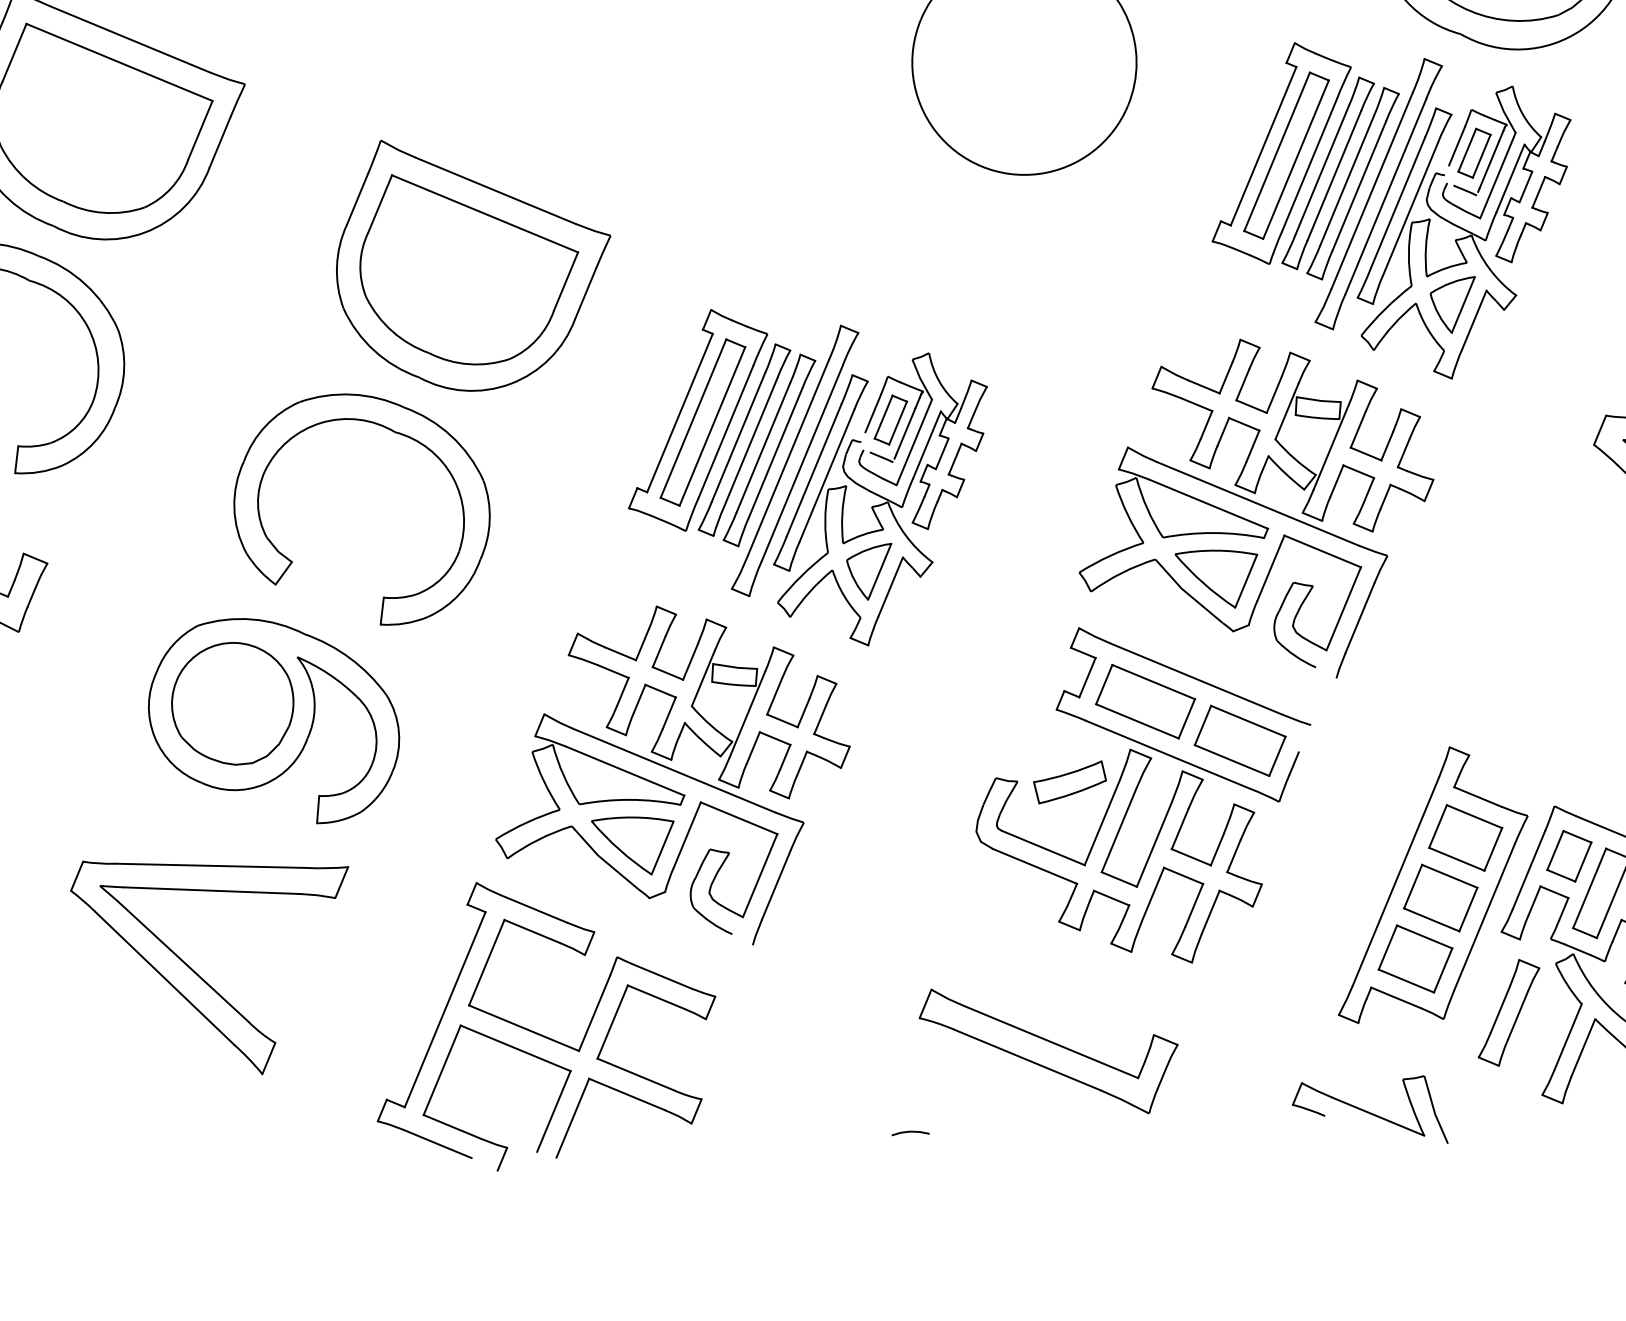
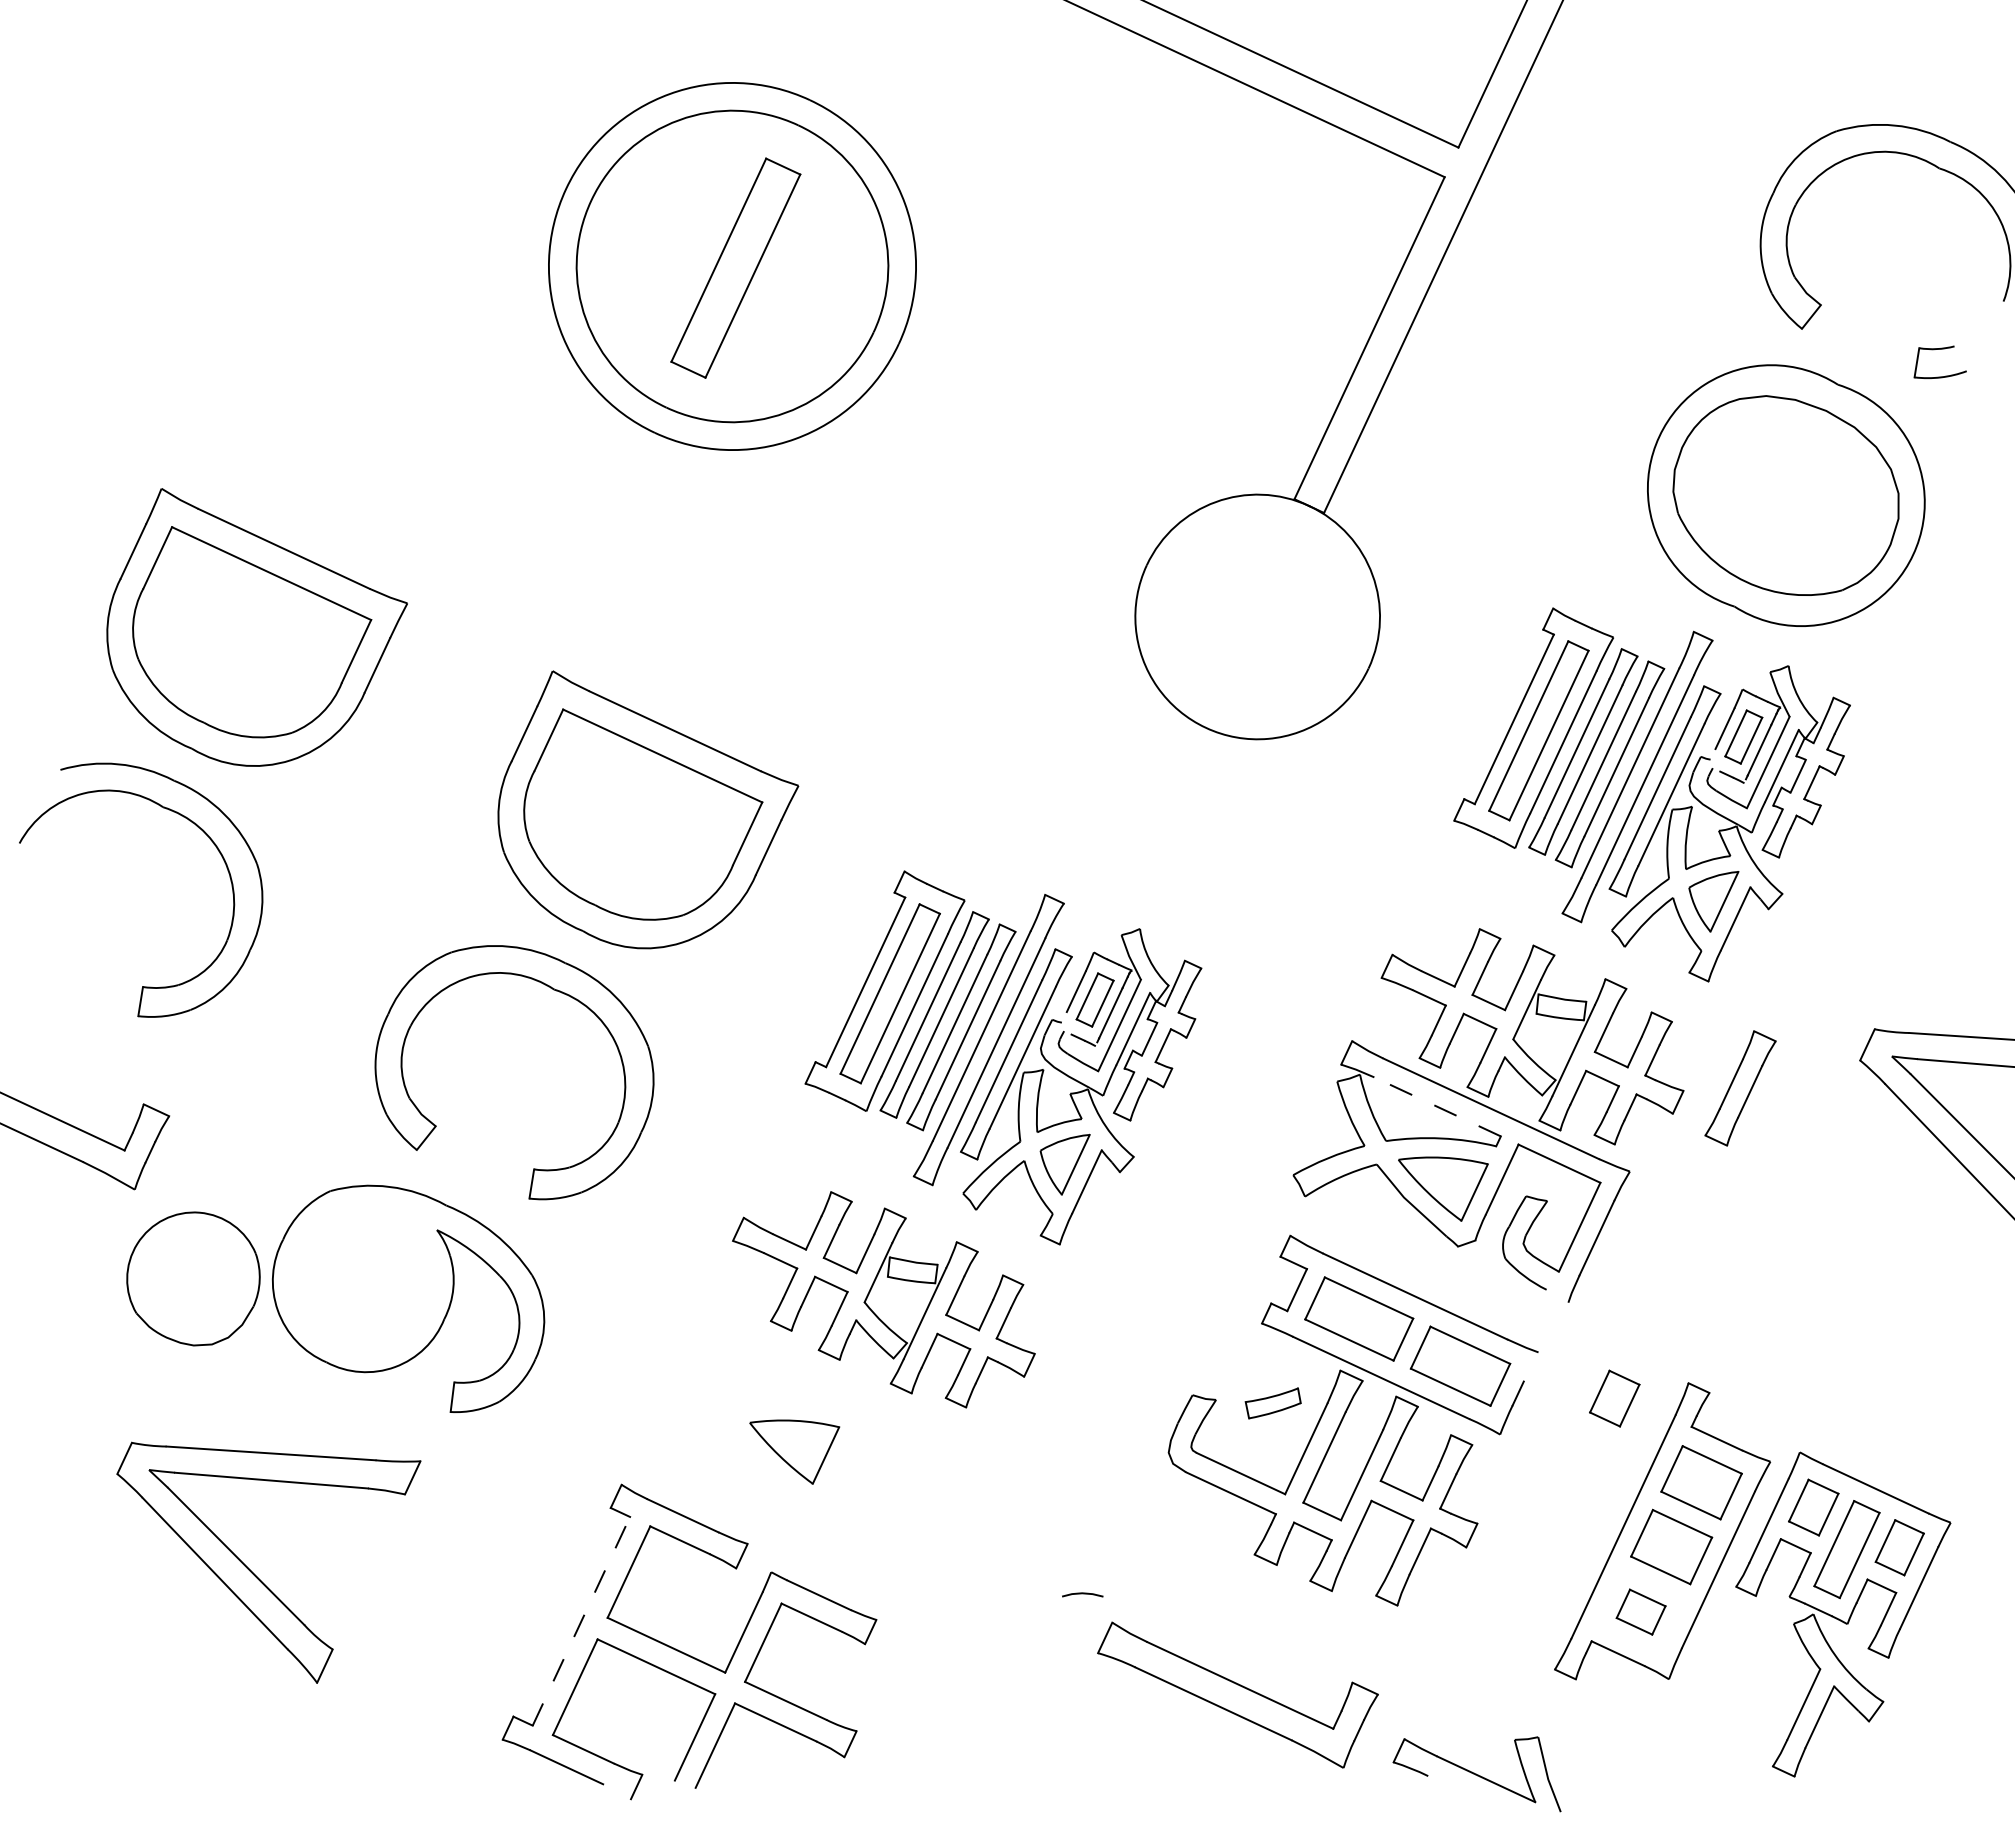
line: (1208, 503) -> (1437, 1106), solid -> dashed
part: (232, 703) -> (193, 1278), moved
part: (1382, 764) -> (1614, 1398), added
part: (1070, 782) -> (1273, 1403), size x0.7
part: (649, 801) -> (813, 1404), removed
part: (1414, 958) -> (1640, 1611), size x0.6
part: (201, 977) -> (255, 1574), moved
line: (445, 1008) -> (581, 1620), solid -> dashed
part: (1508, 1012) -> (1740, 1088), moved
part: (1369, 1112) -> (1476, 1774), moved
line: (910, 1132) -> (1082, 1594), moved

